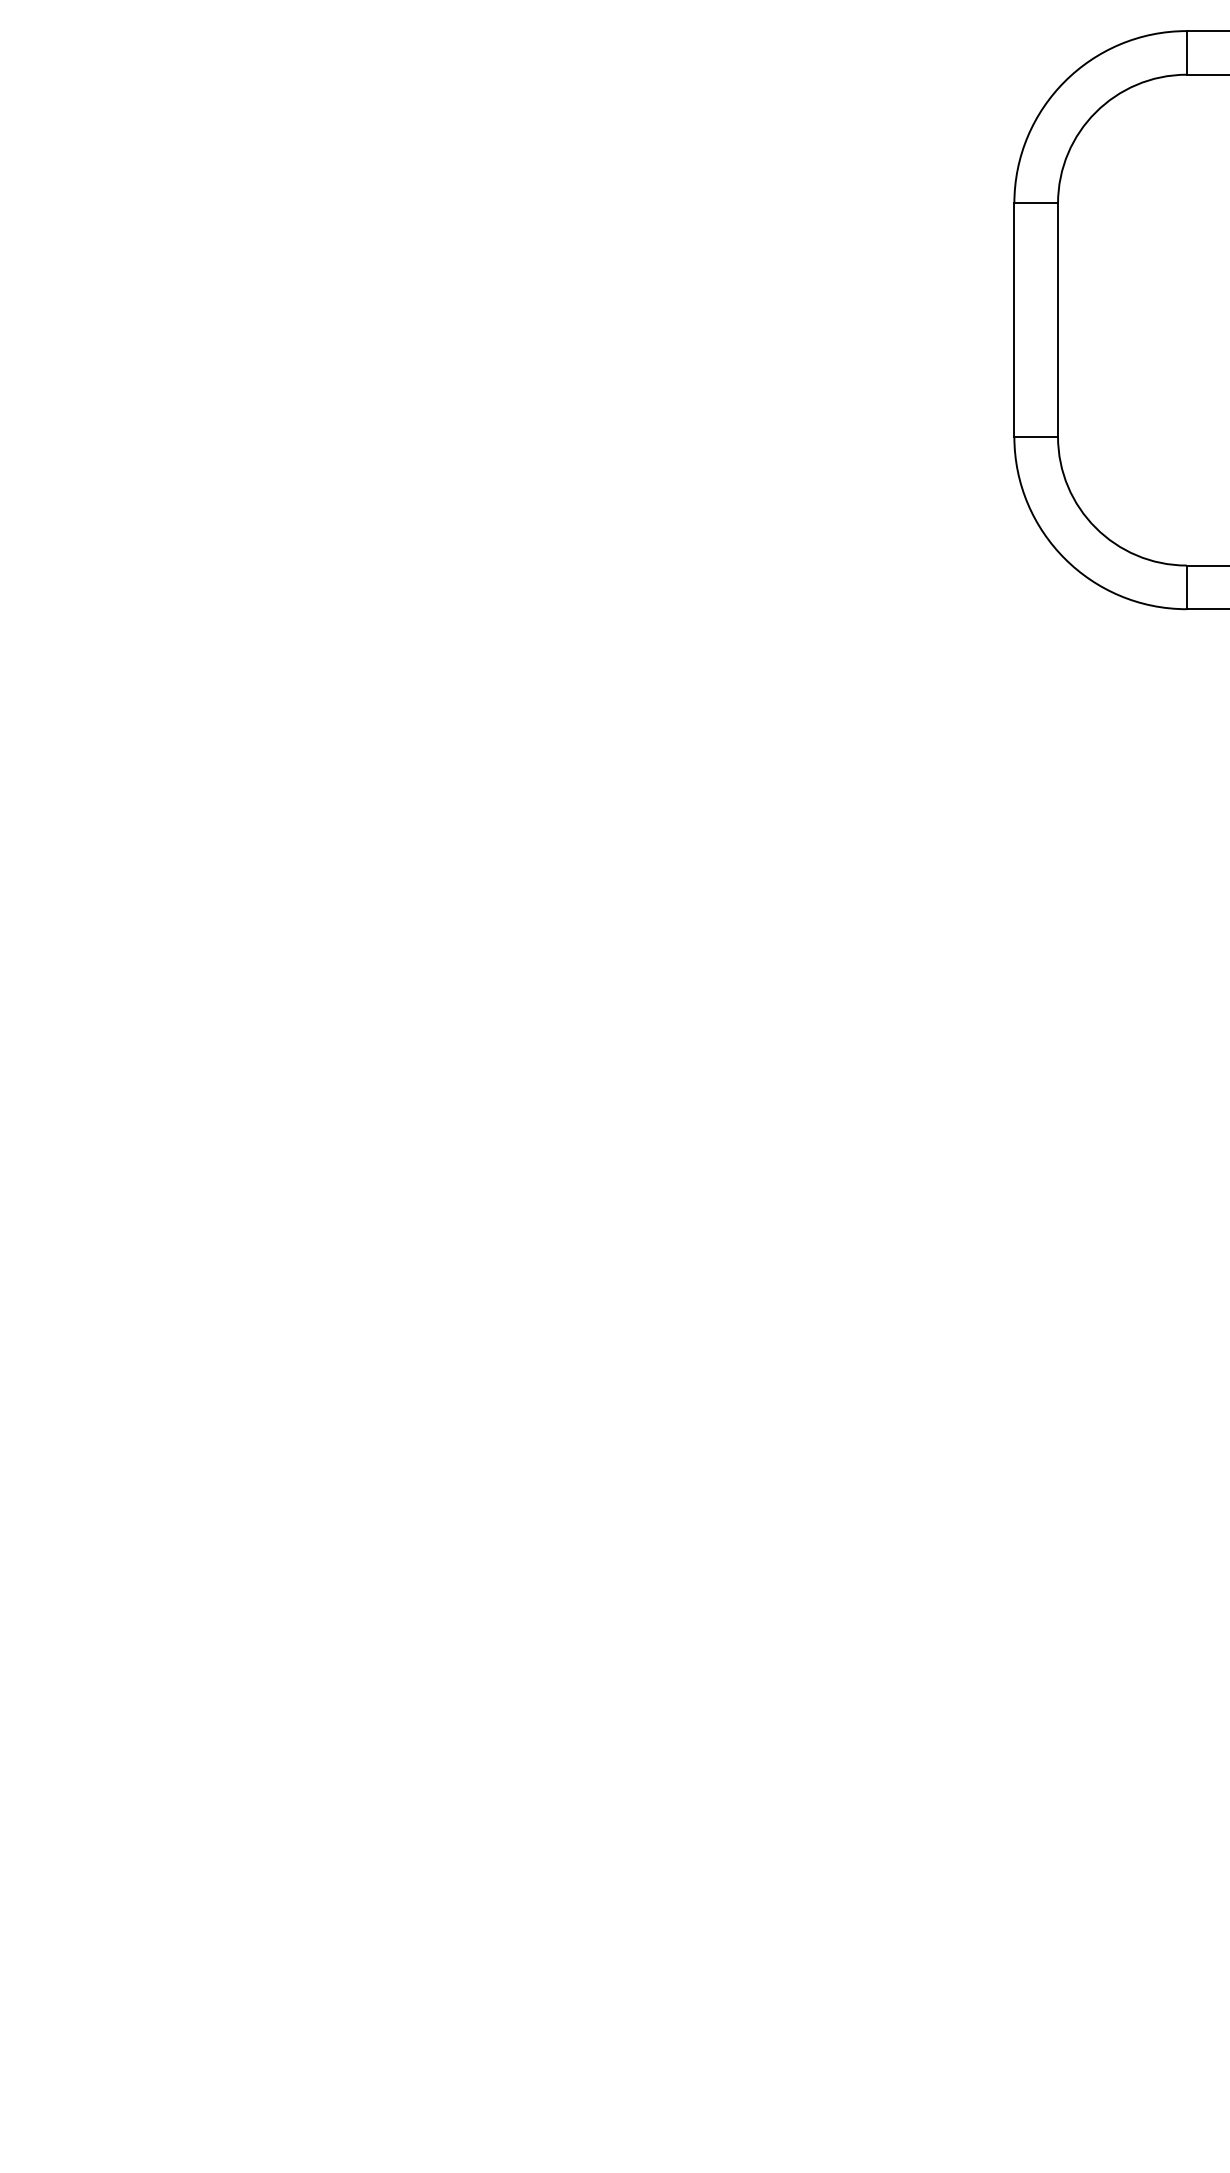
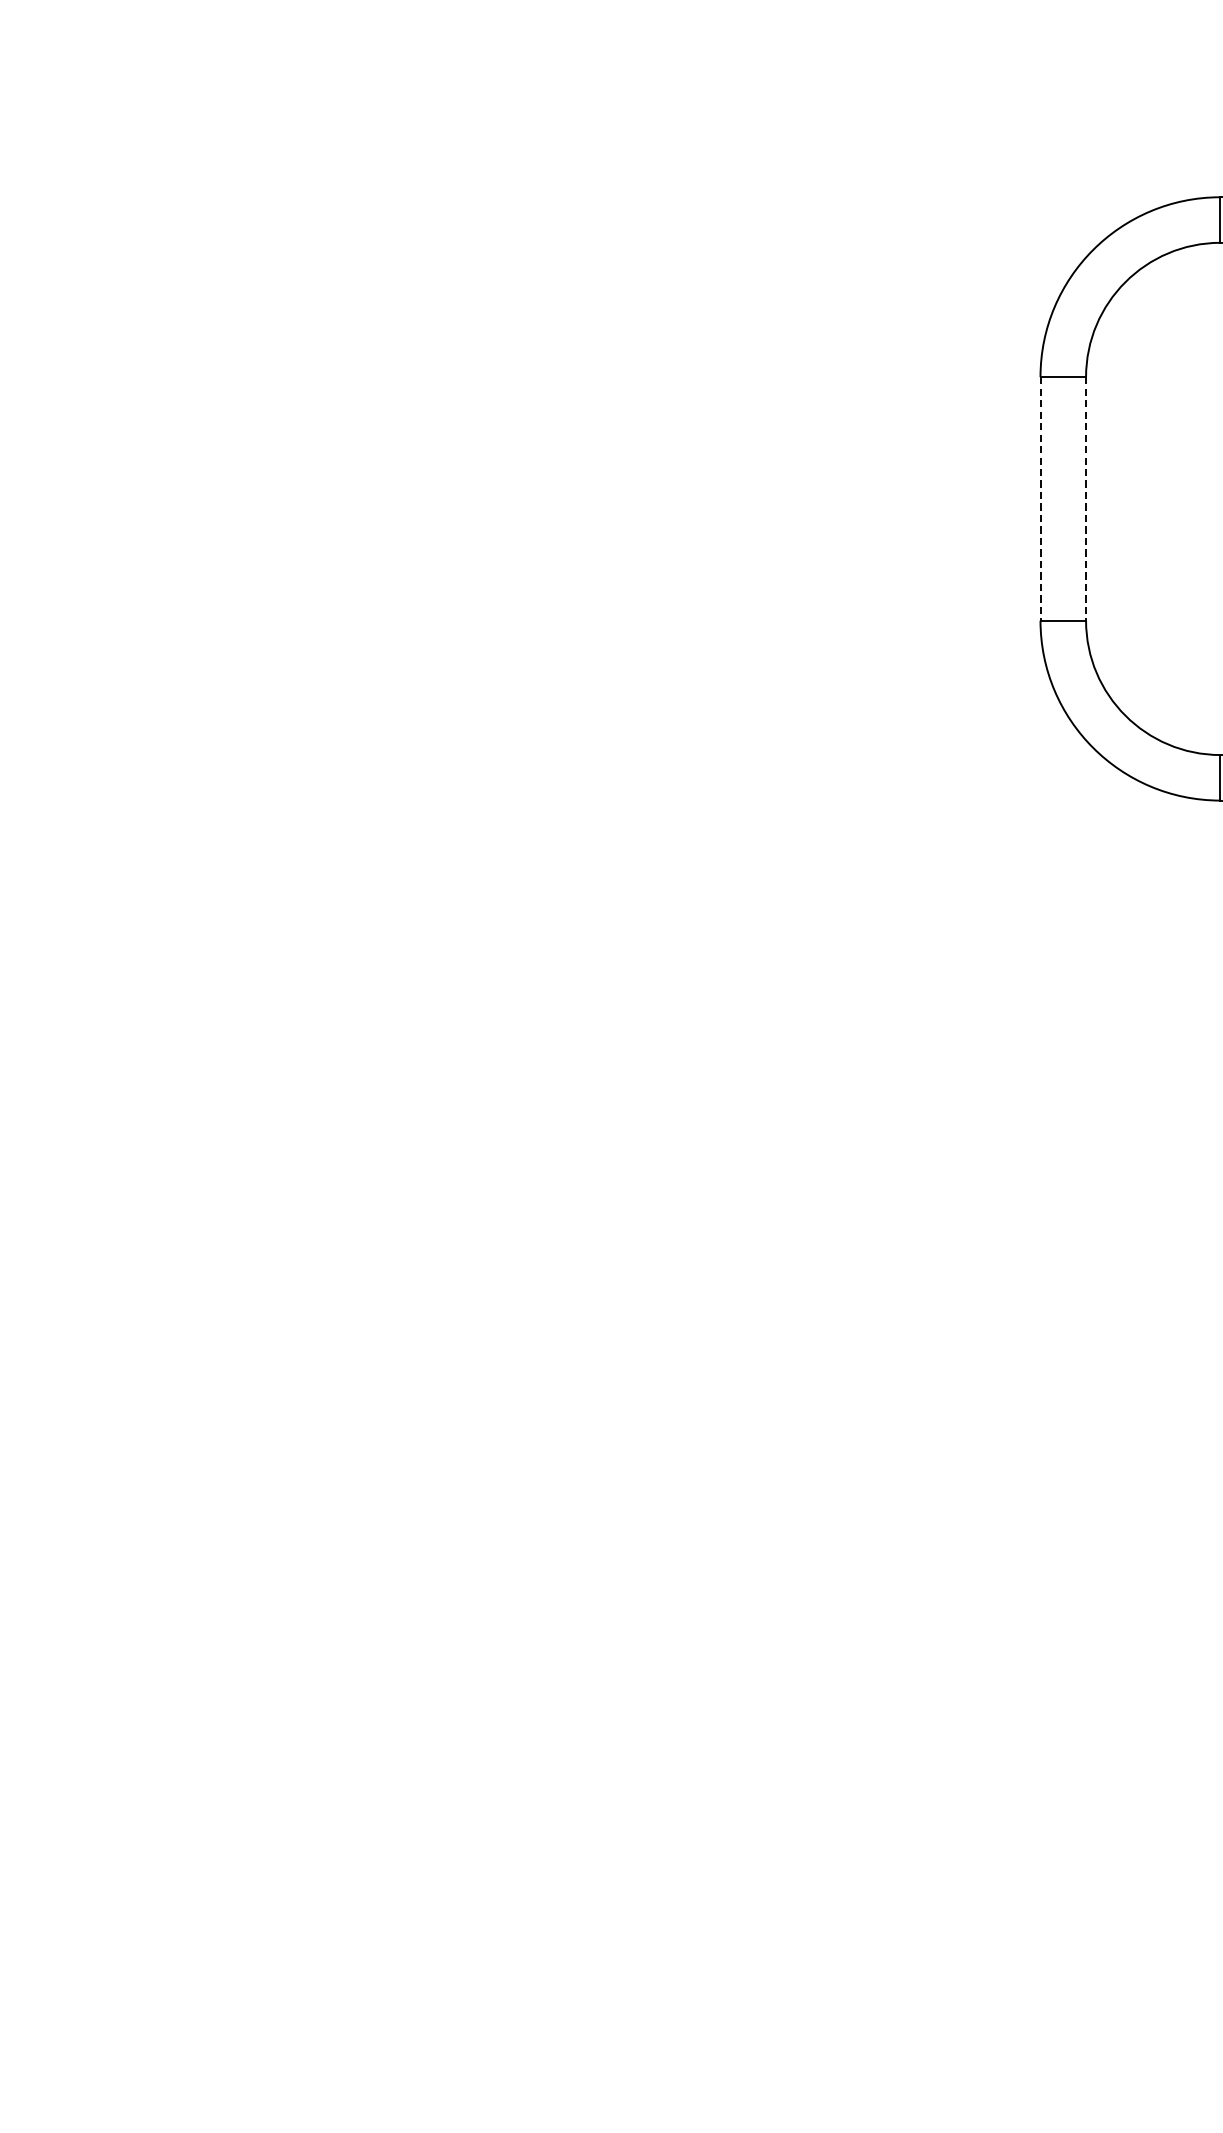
line: (1014, 320) -> (1040, 499), solid -> dashed
line: (1058, 320) -> (1086, 499), solid -> dashed

